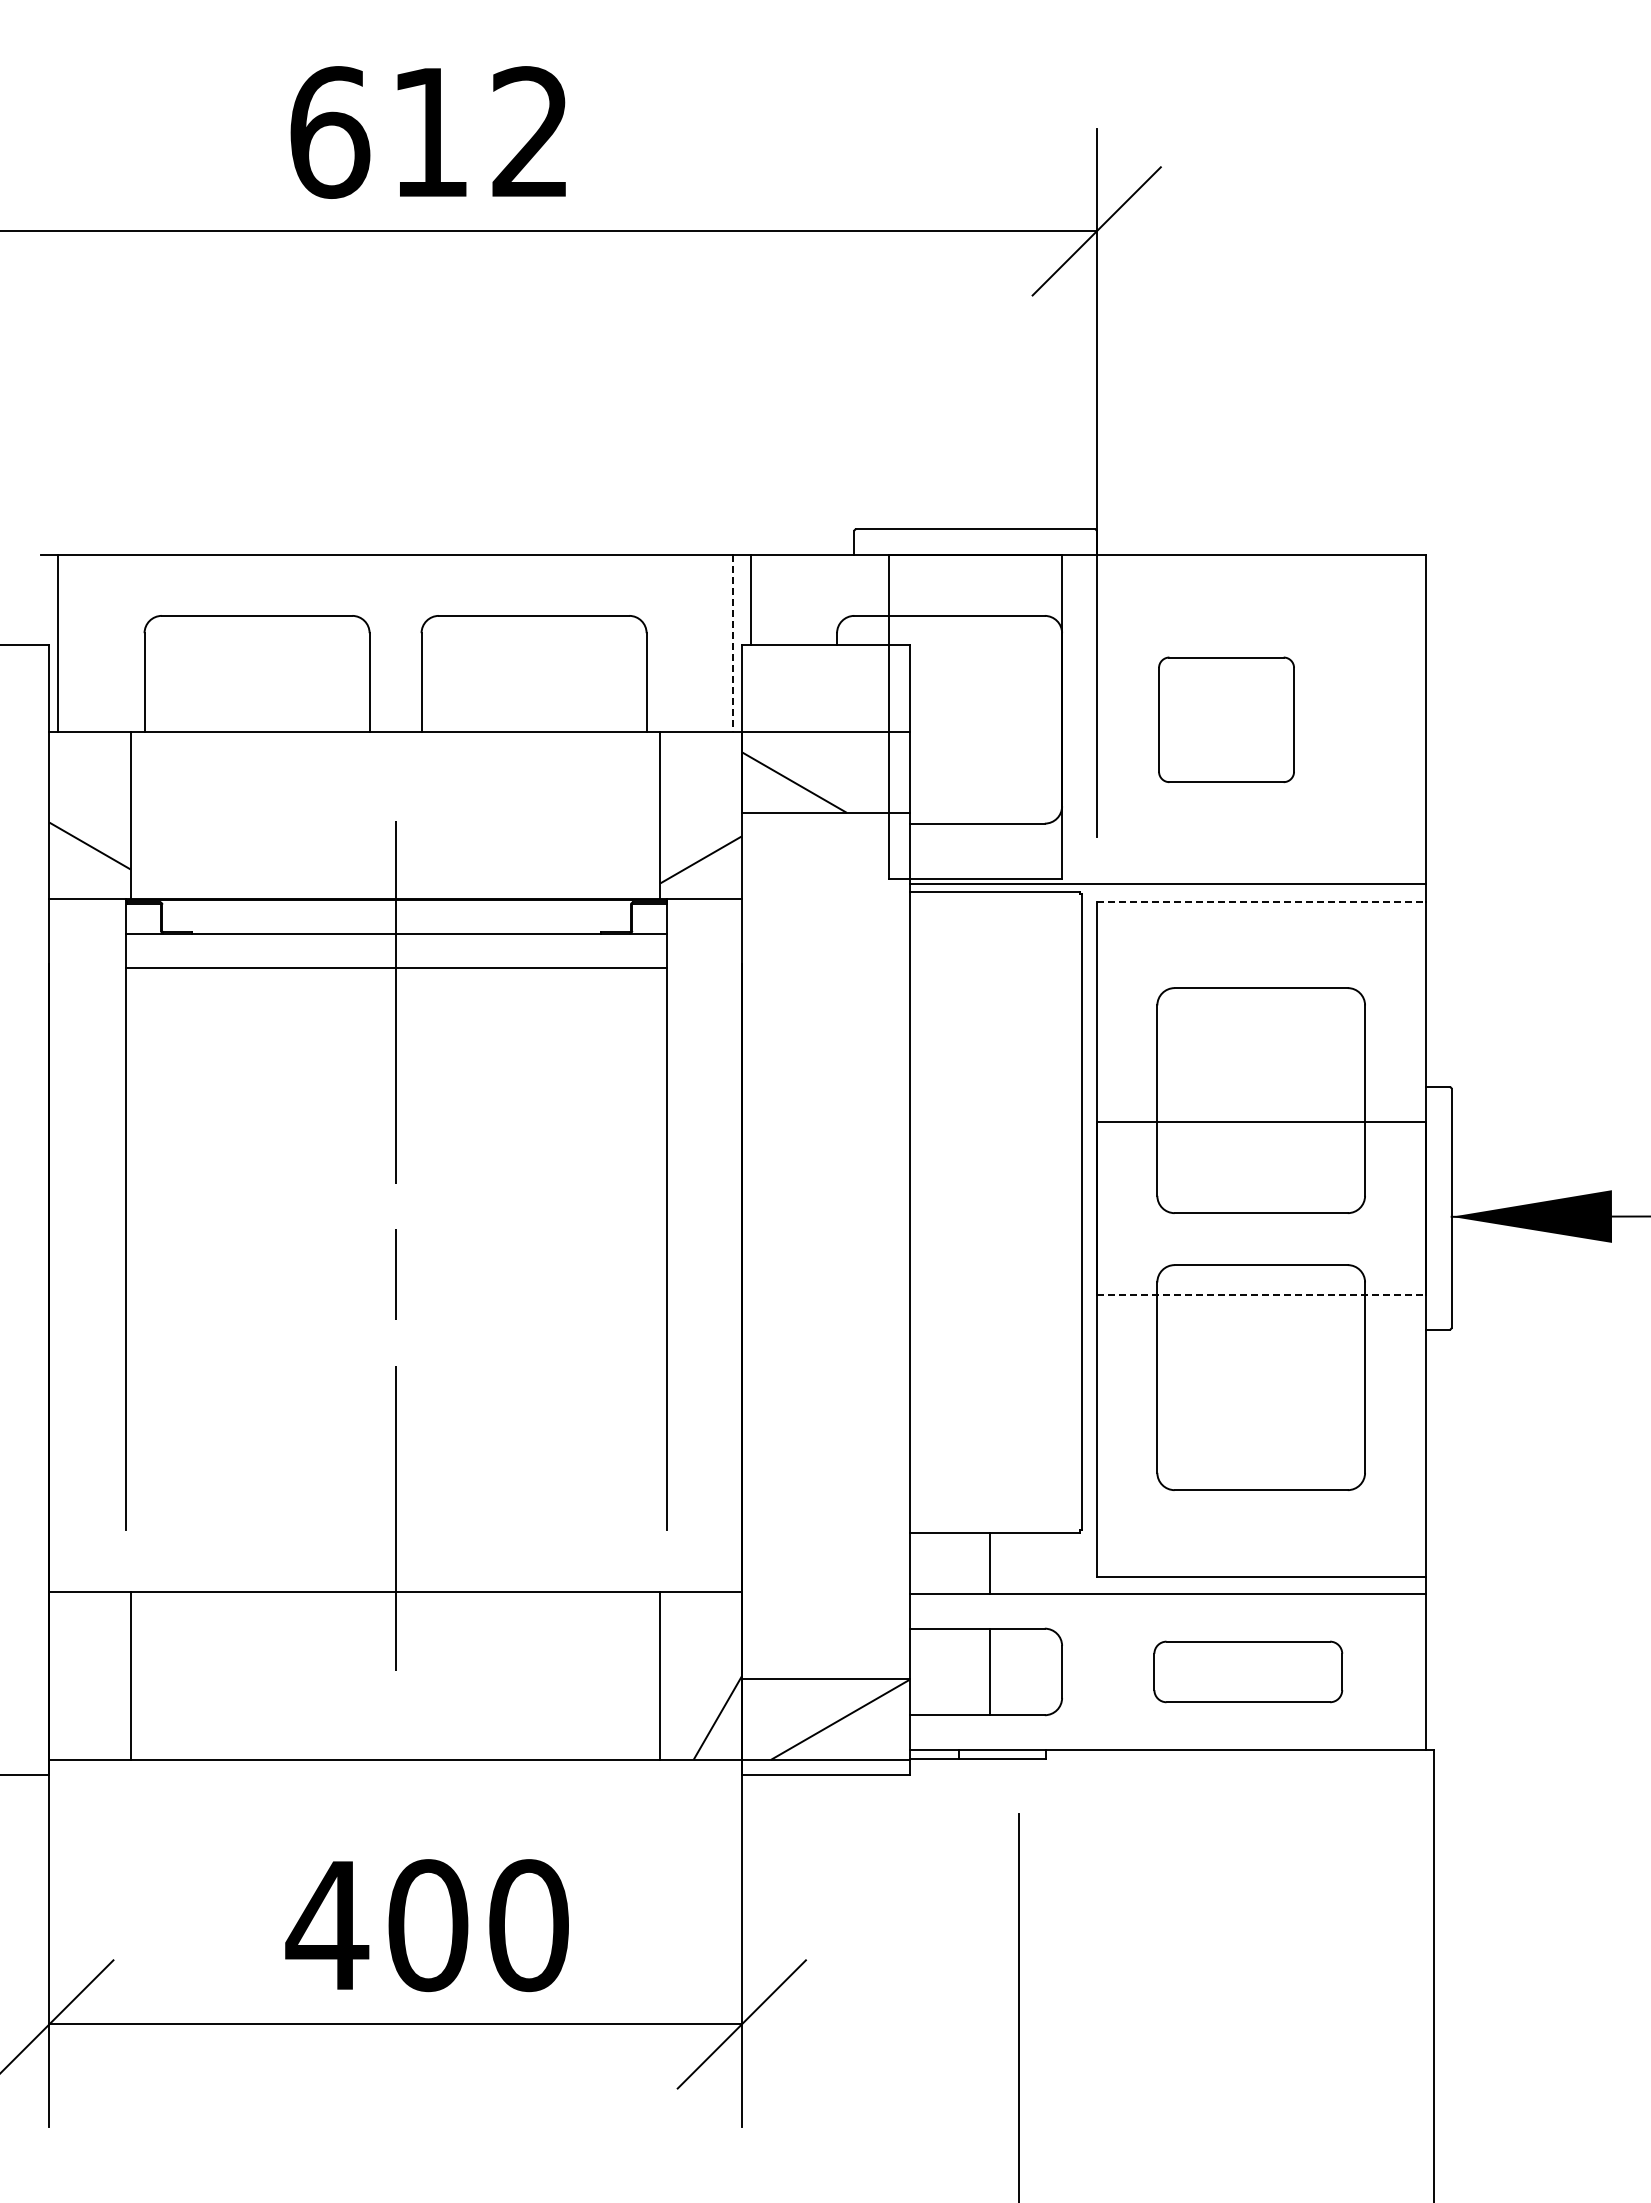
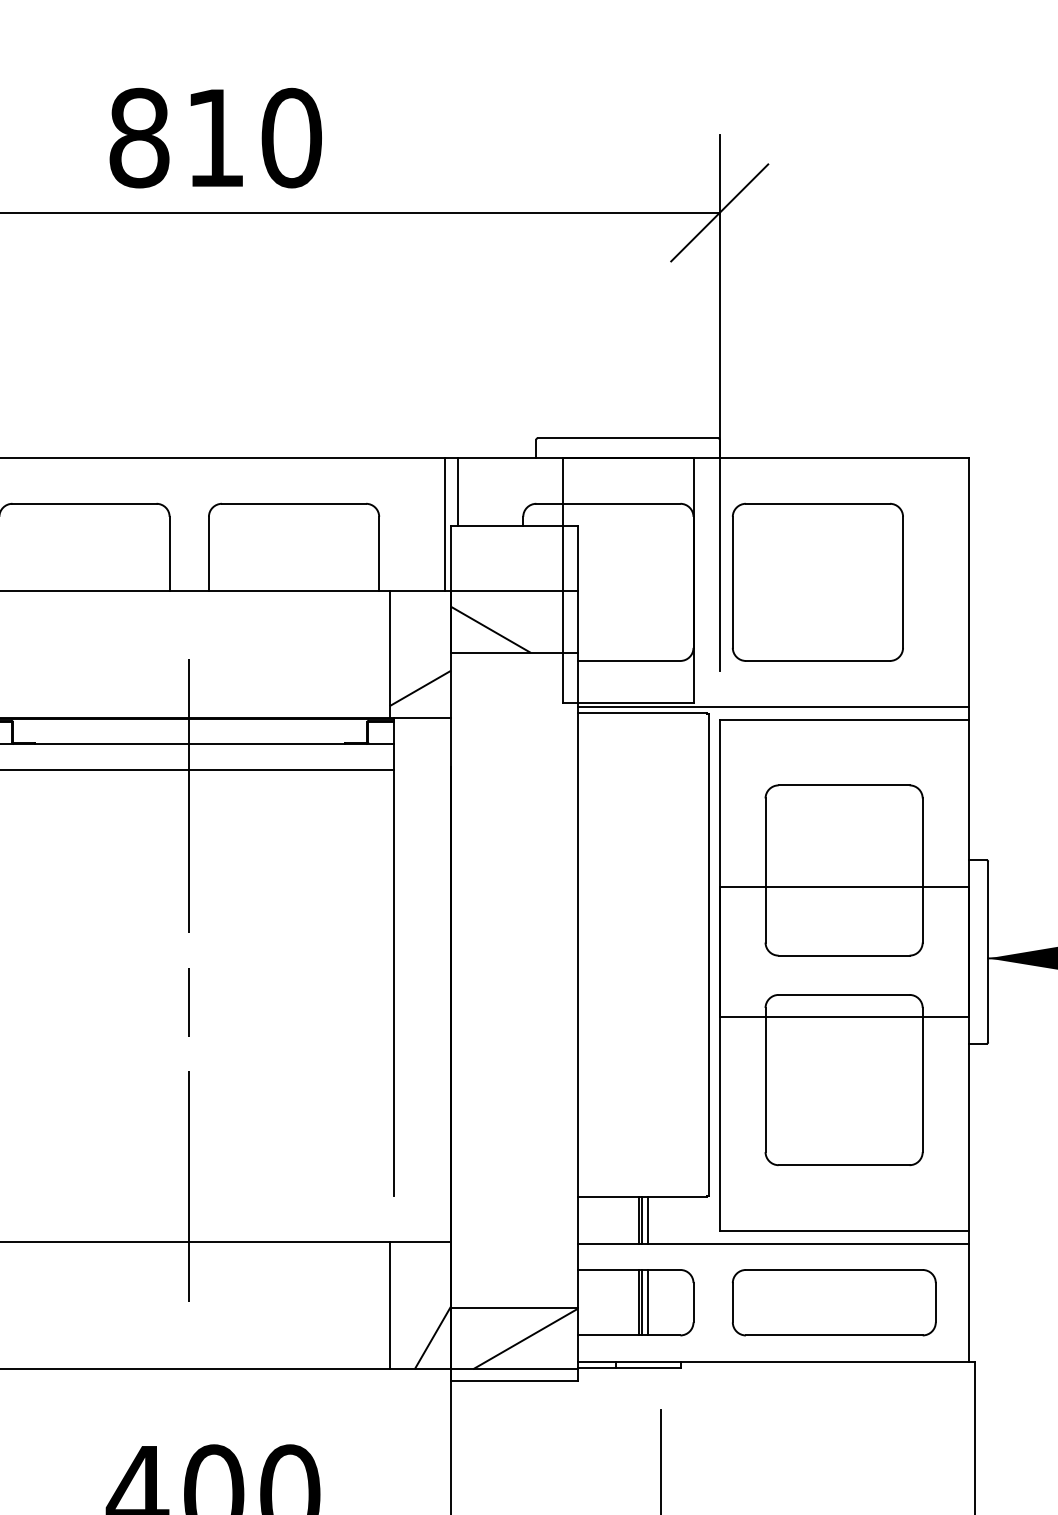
text: (430, 132) -> (215, 138), 612 -> 810
line: (733, 643) -> (444, 524), dashed -> solid
part: (1226, 719) -> (817, 582), size x1.67
line: (1261, 901) -> (844, 719), dashed -> solid
line: (1261, 1294) -> (844, 1017), dashed -> solid
line: (993, 1563) -> (641, 1220), added
line: (1002, 1563) -> (648, 1220), added
line: (993, 1671) -> (641, 1302), added
line: (1002, 1671) -> (648, 1302), added
part: (1248, 1671) -> (834, 1302), size x1.43

